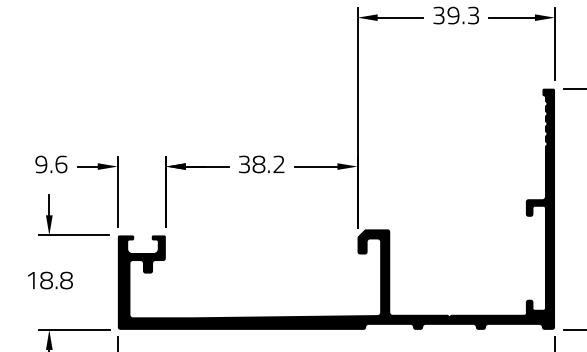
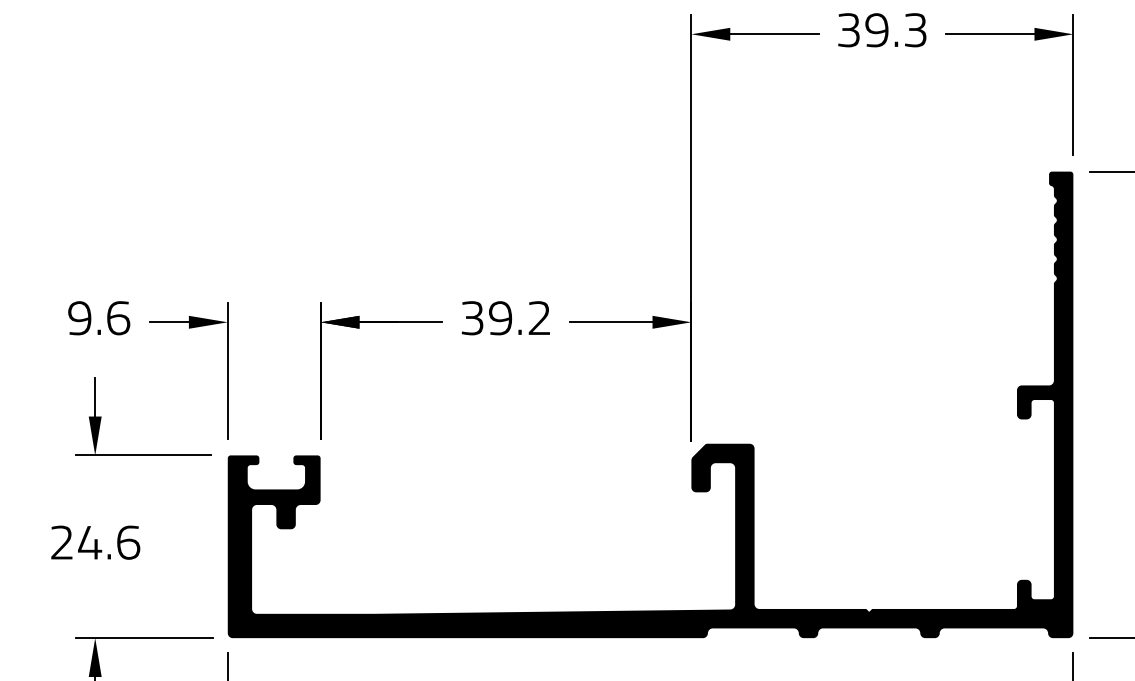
text: (258, 164) -> (499, 318), 38.2 -> 39.2
text: (49, 280) -> (95, 542), 18.8 -> 24.6

